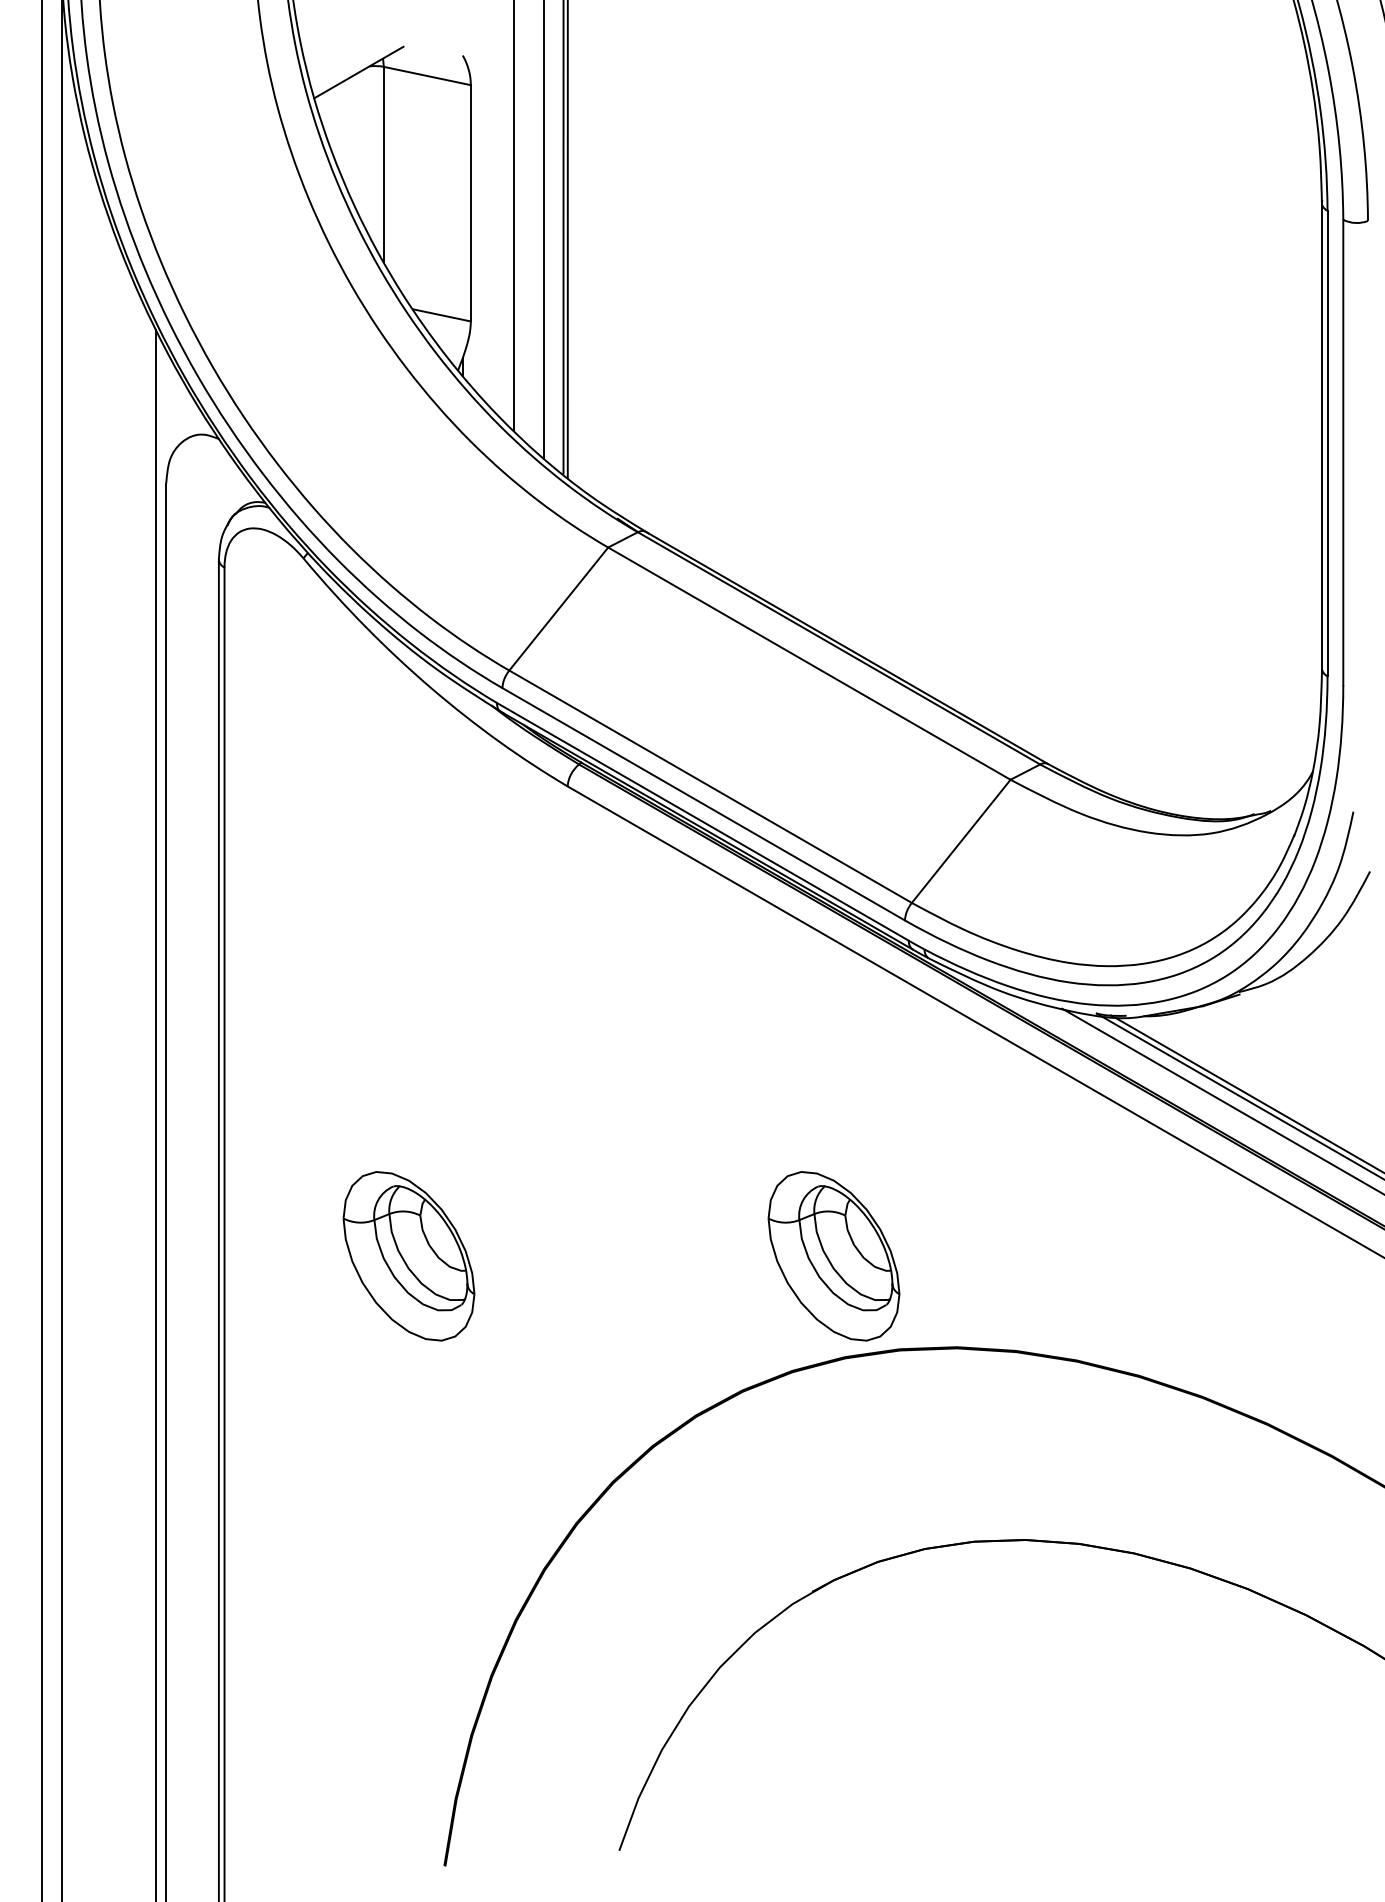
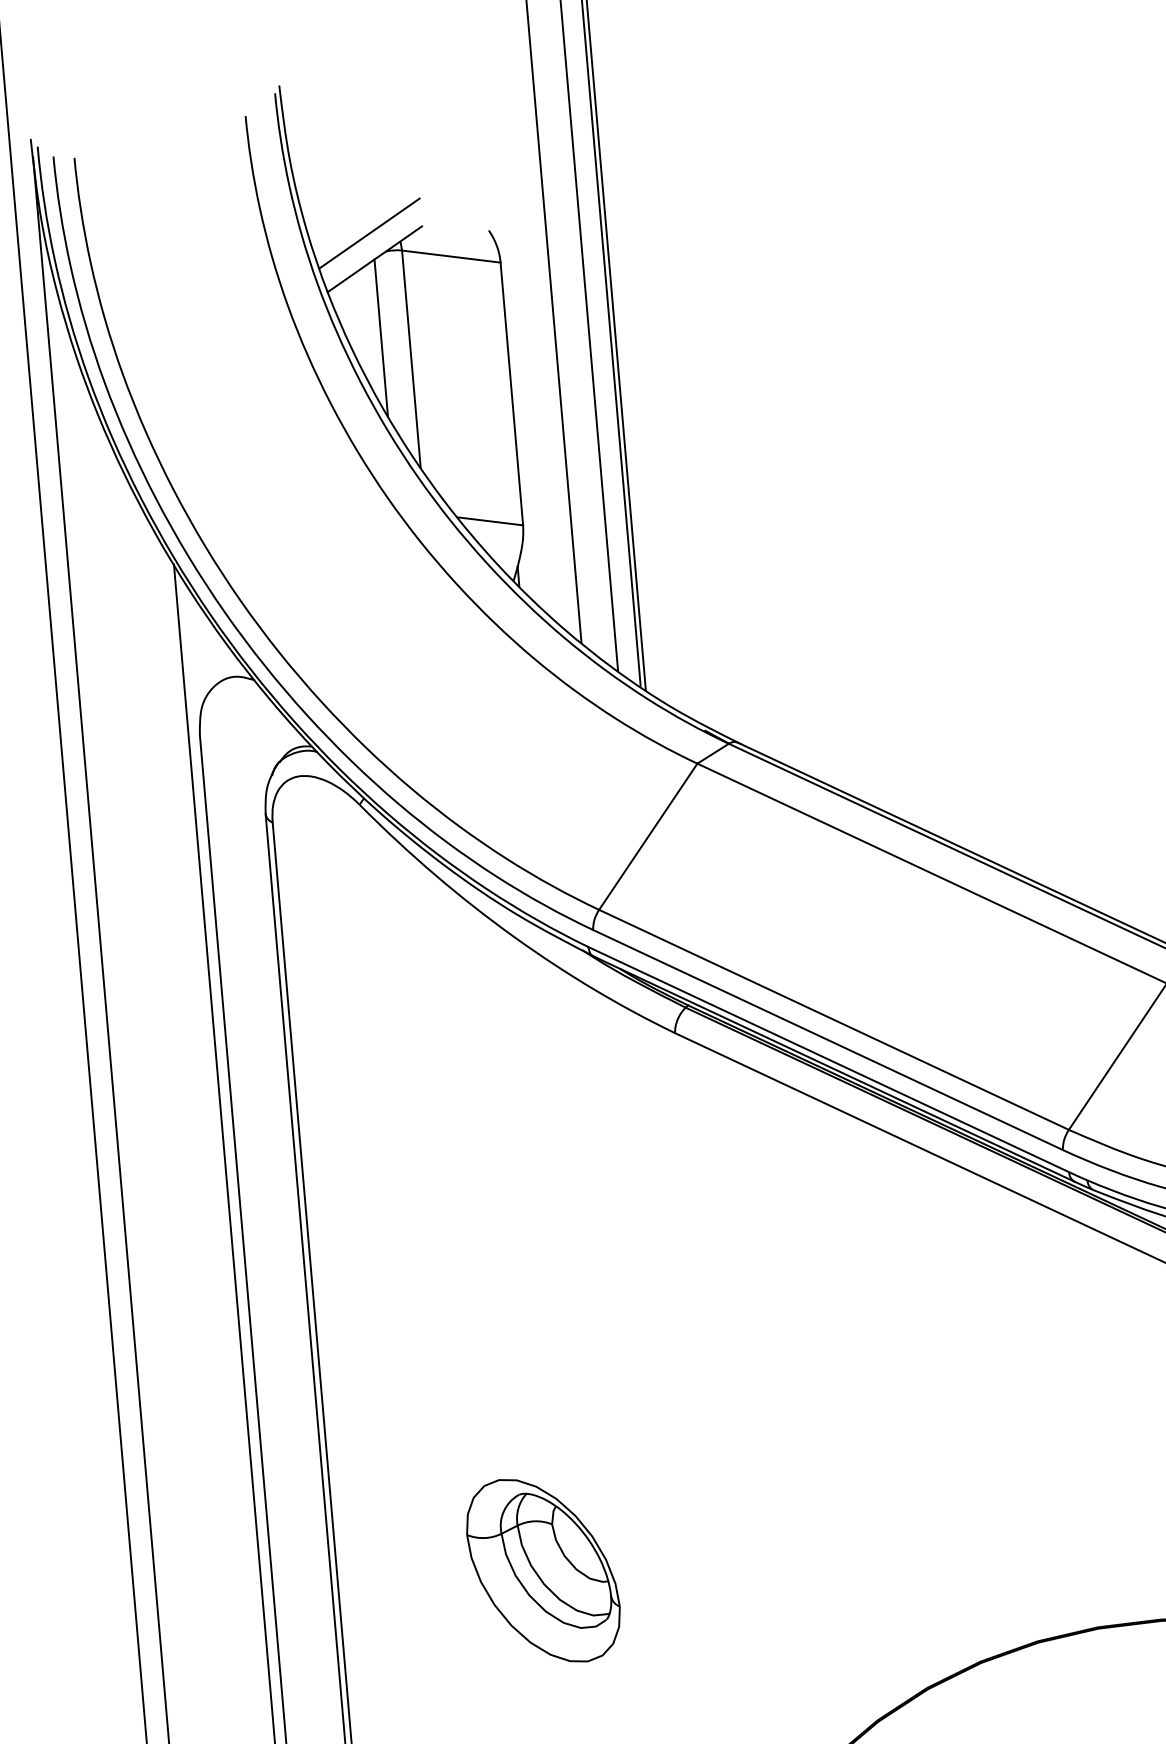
line: (355, 48) -> (368, 232), added
line: (358, 142) -> (381, 337), added
part: (833, 1256) -> (1015, 1530), removed

